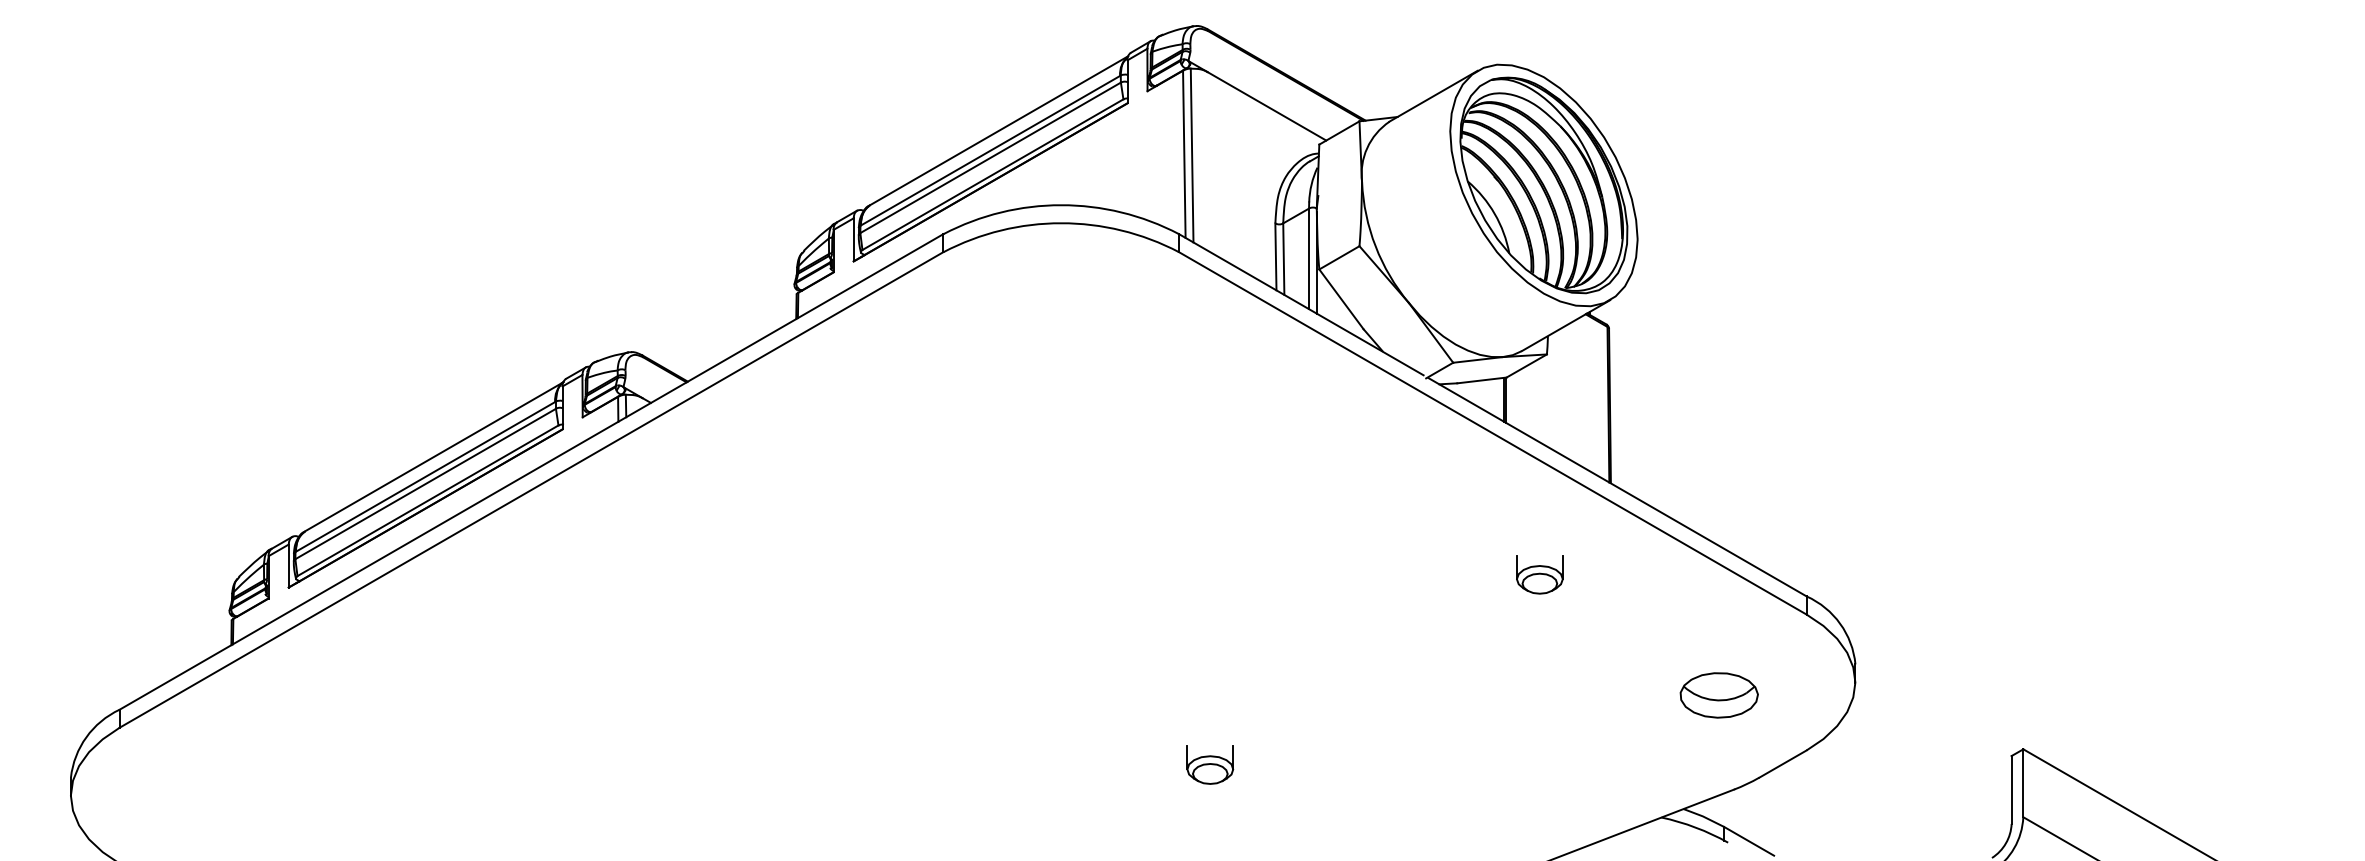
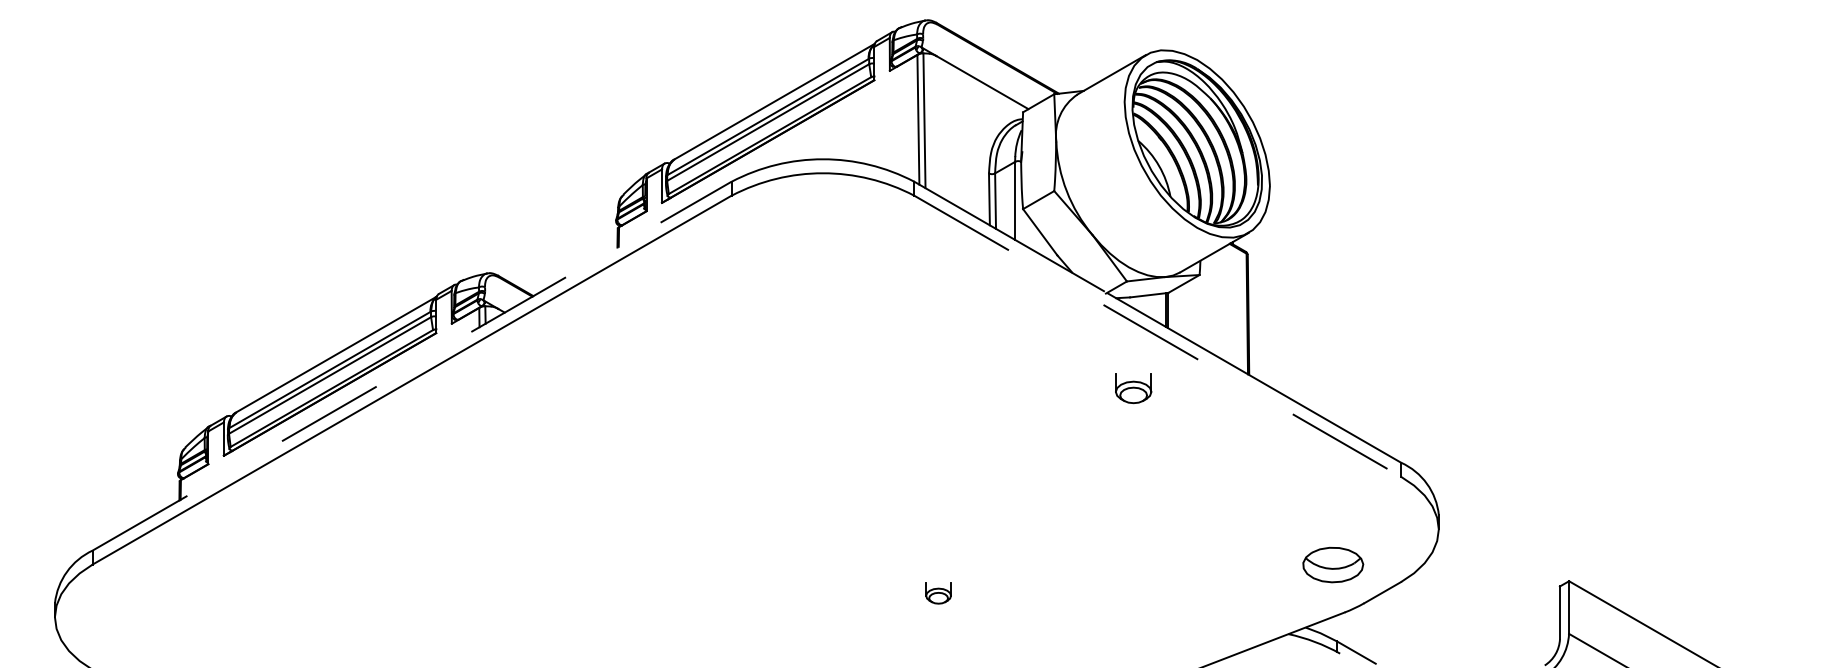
line: (1316, 262) -> (1020, 203), removed
line: (1493, 433) -> (1158, 336), solid -> dashed
line: (531, 471) -> (412, 365), solid -> dashed
part: (1539, 574) -> (1133, 388), moved
part: (1718, 695) -> (1332, 565), moved
part: (1210, 764) -> (938, 593), size x0.7

